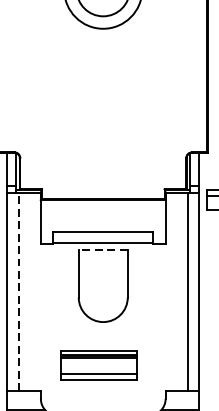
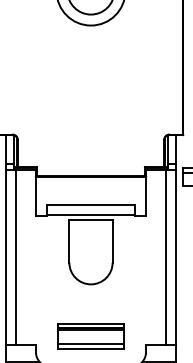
line: (103, 249) -> (91, 220), dashed -> solid
line: (18, 291) -> (16, 257), dashed -> solid
part: (98, 365) -> (90, 336), moved

